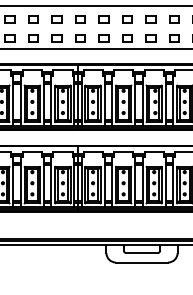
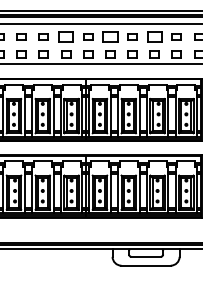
part: (57, 19) -> (66, 36), size x1.6
part: (104, 19) -> (110, 36), size x1.6
part: (150, 19) -> (154, 36), size x1.6

